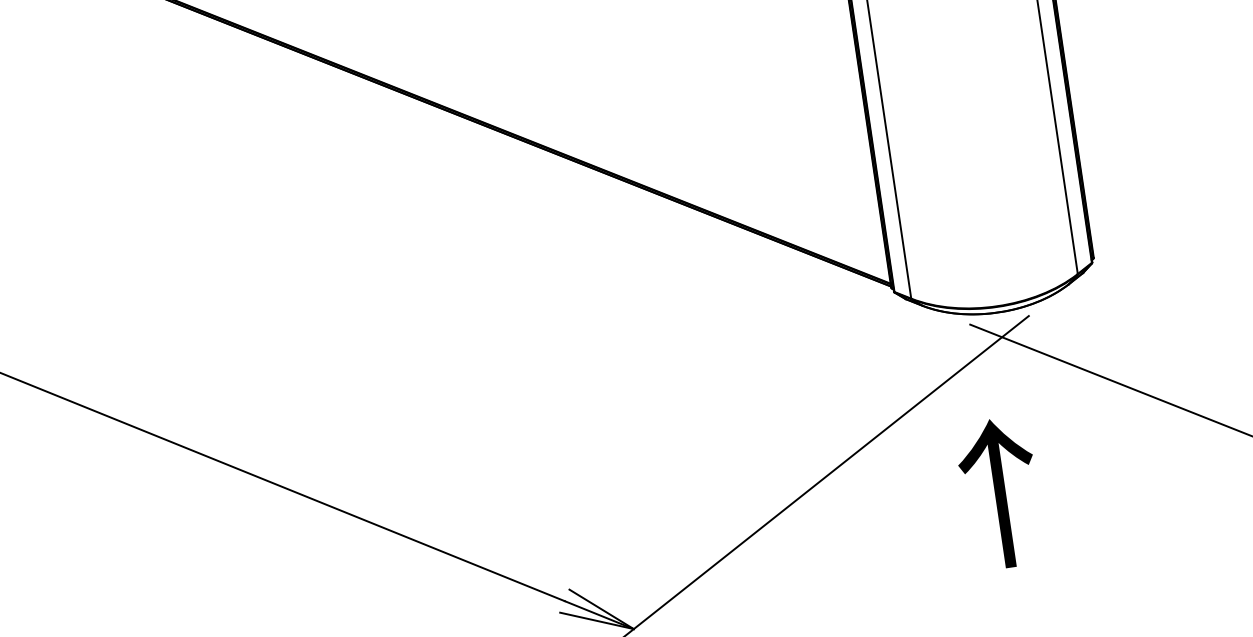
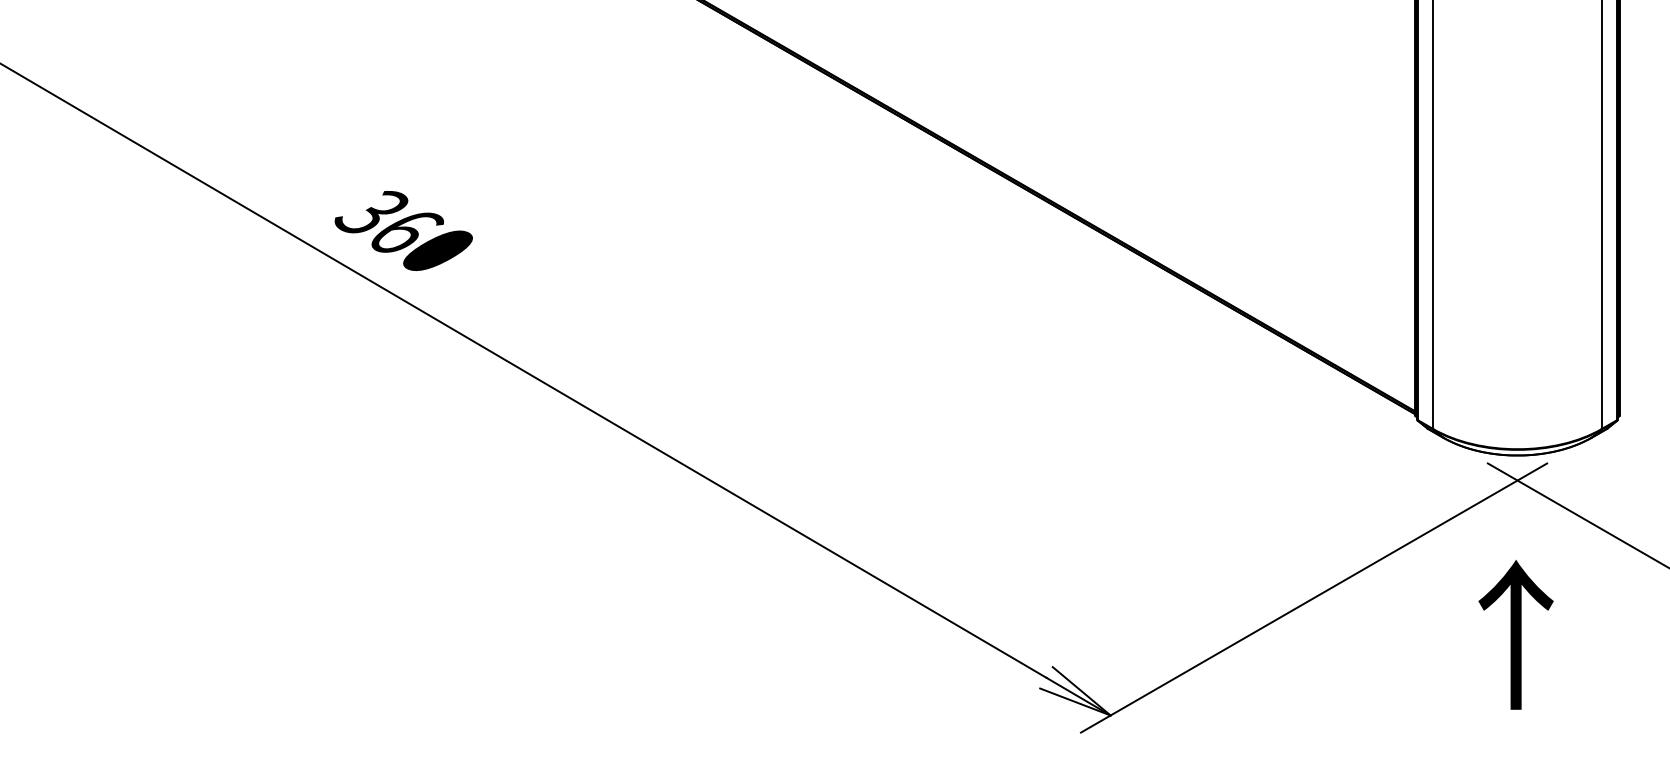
text: (999, 493) -> (1515, 634), moved

